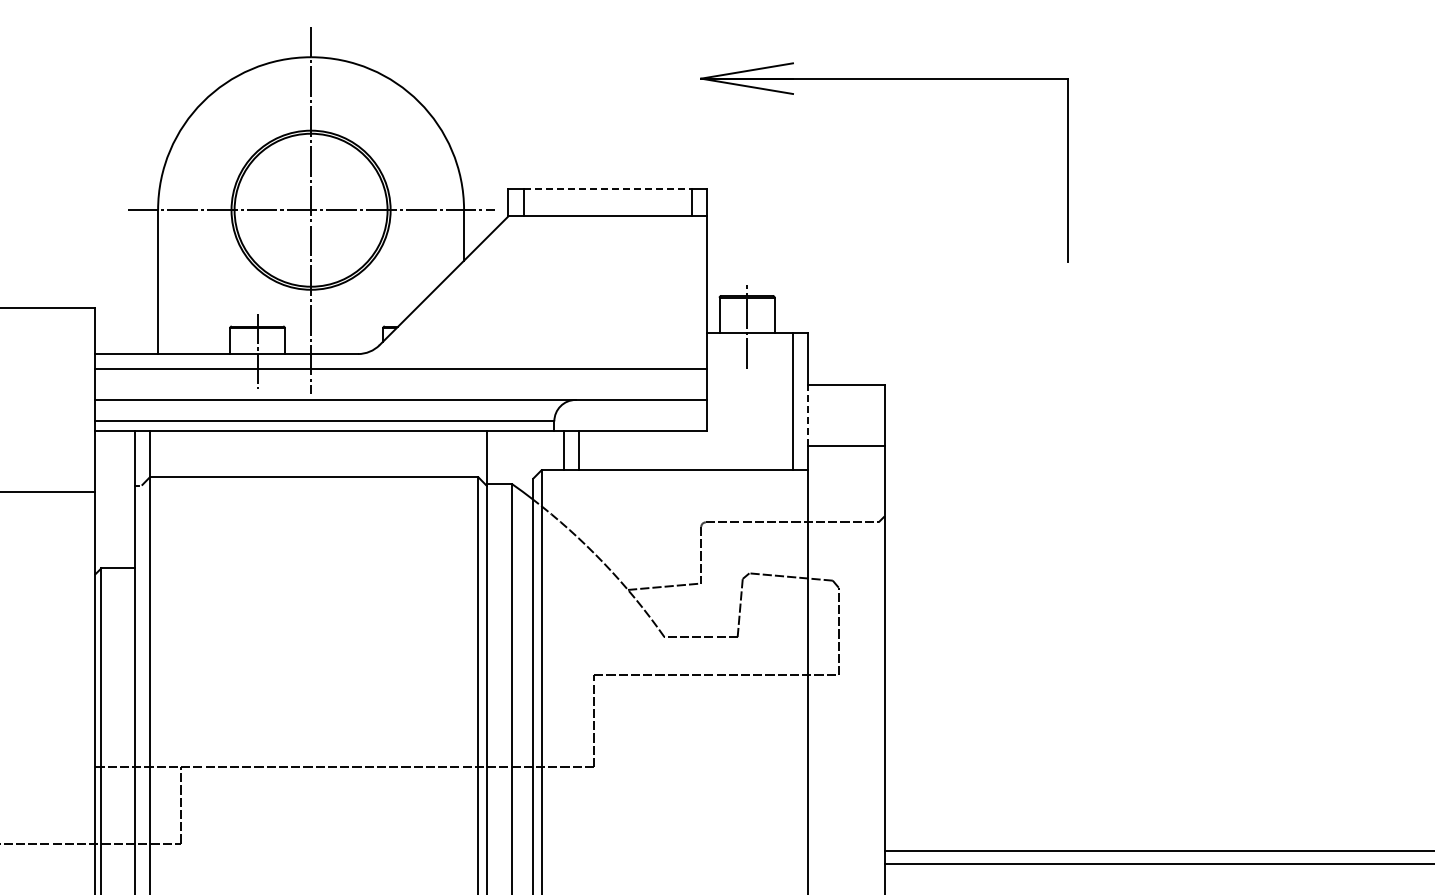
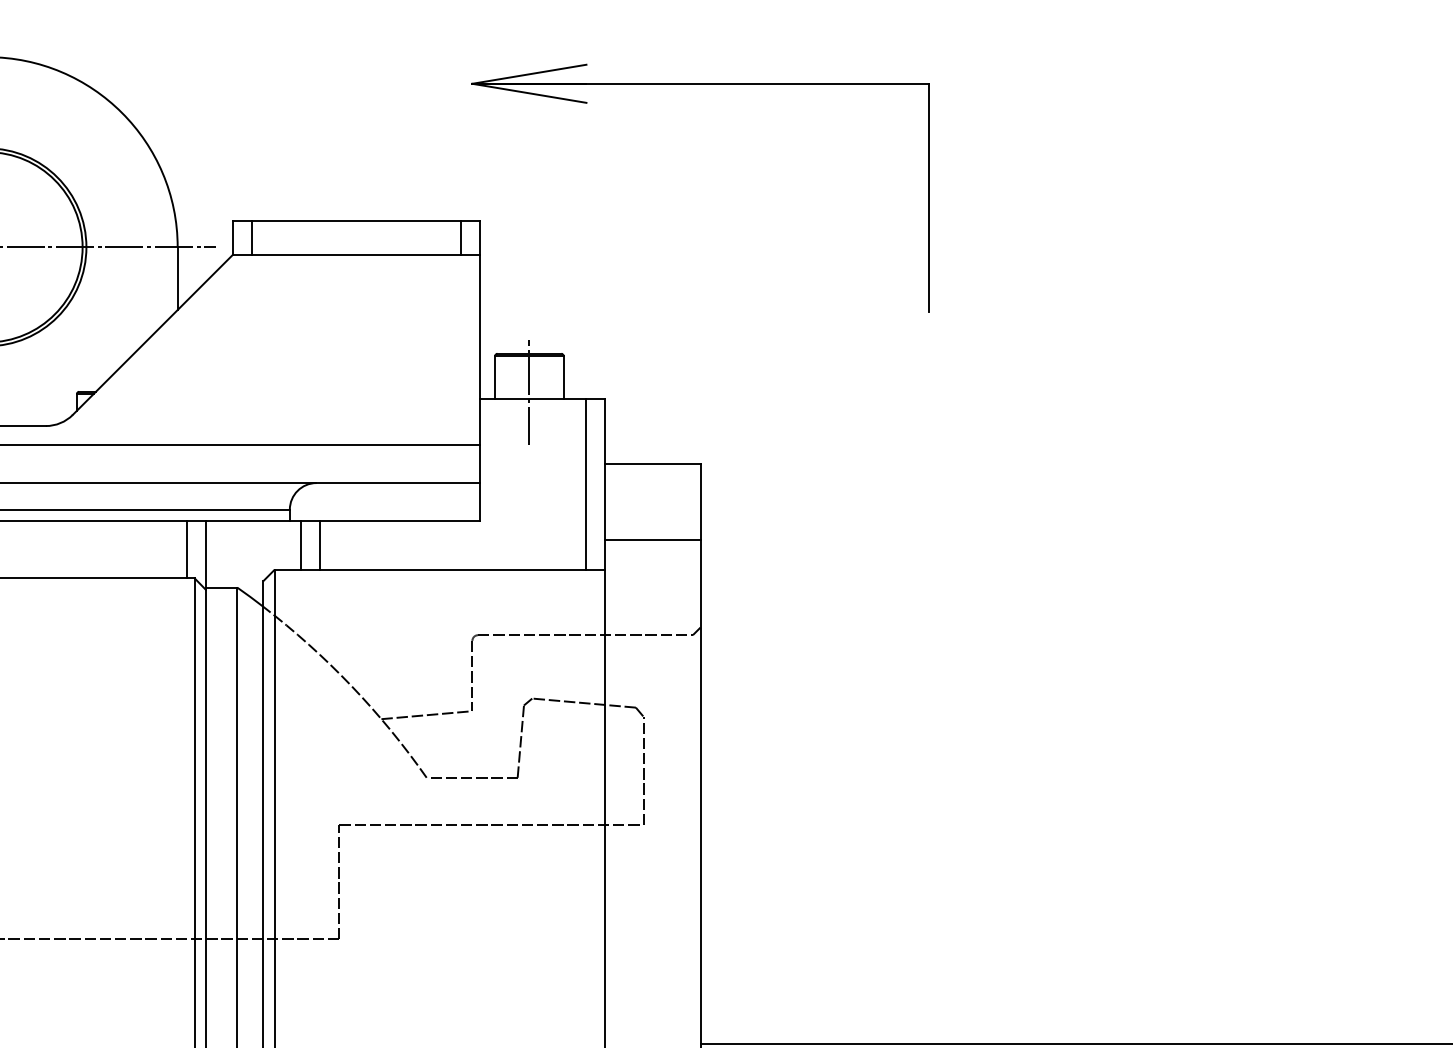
line: (608, 188) -> (357, 220), dashed -> solid
line: (808, 415) -> (605, 502), dashed -> solid
line: (471, 453) -> (186, 549), added

